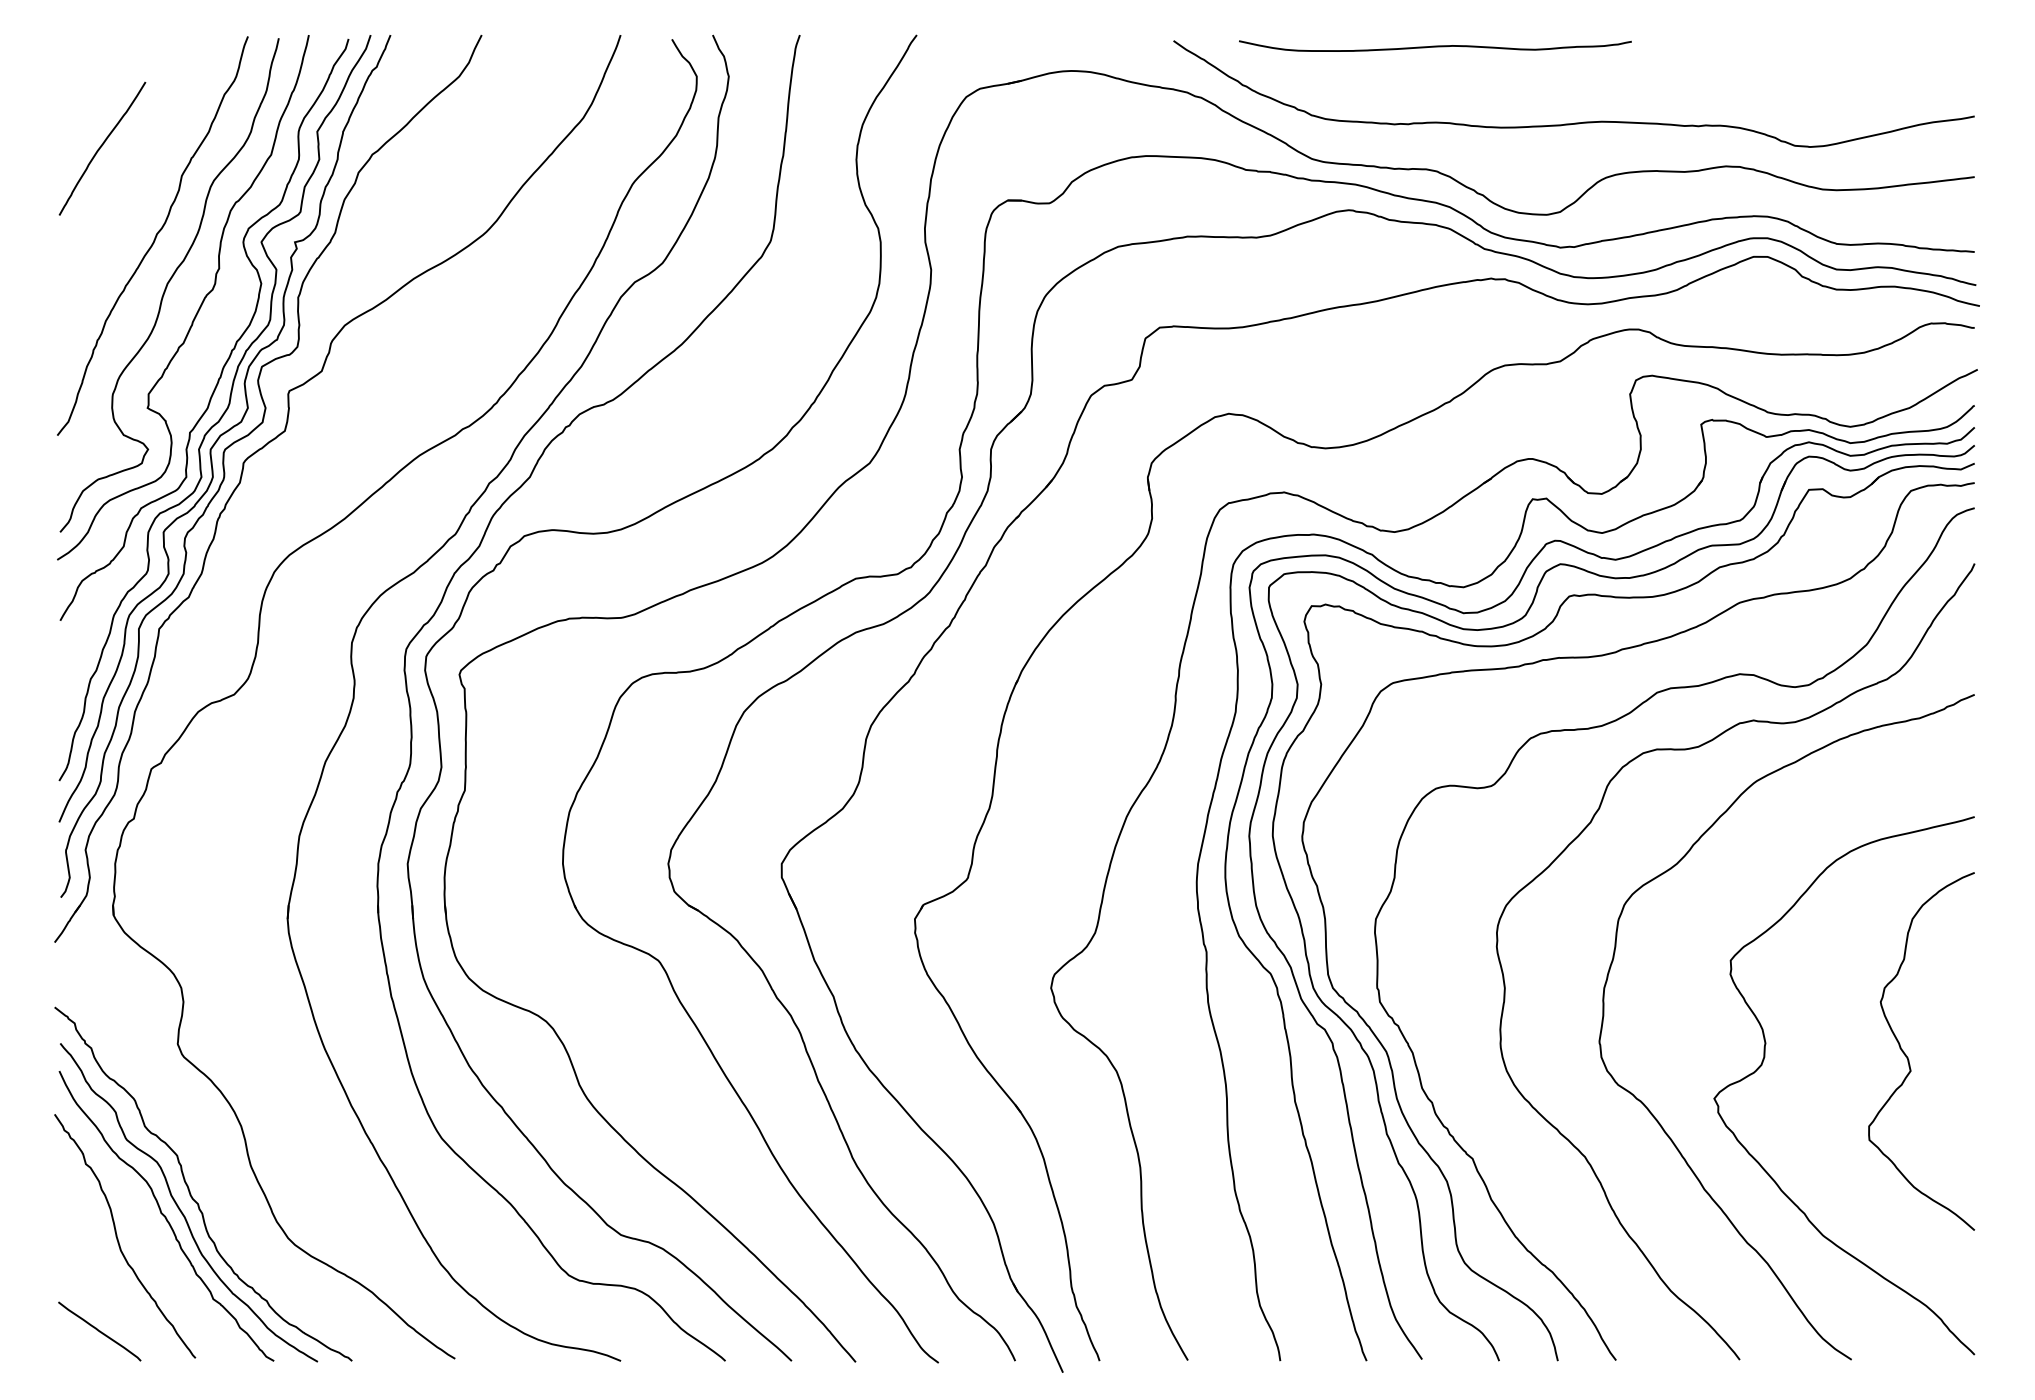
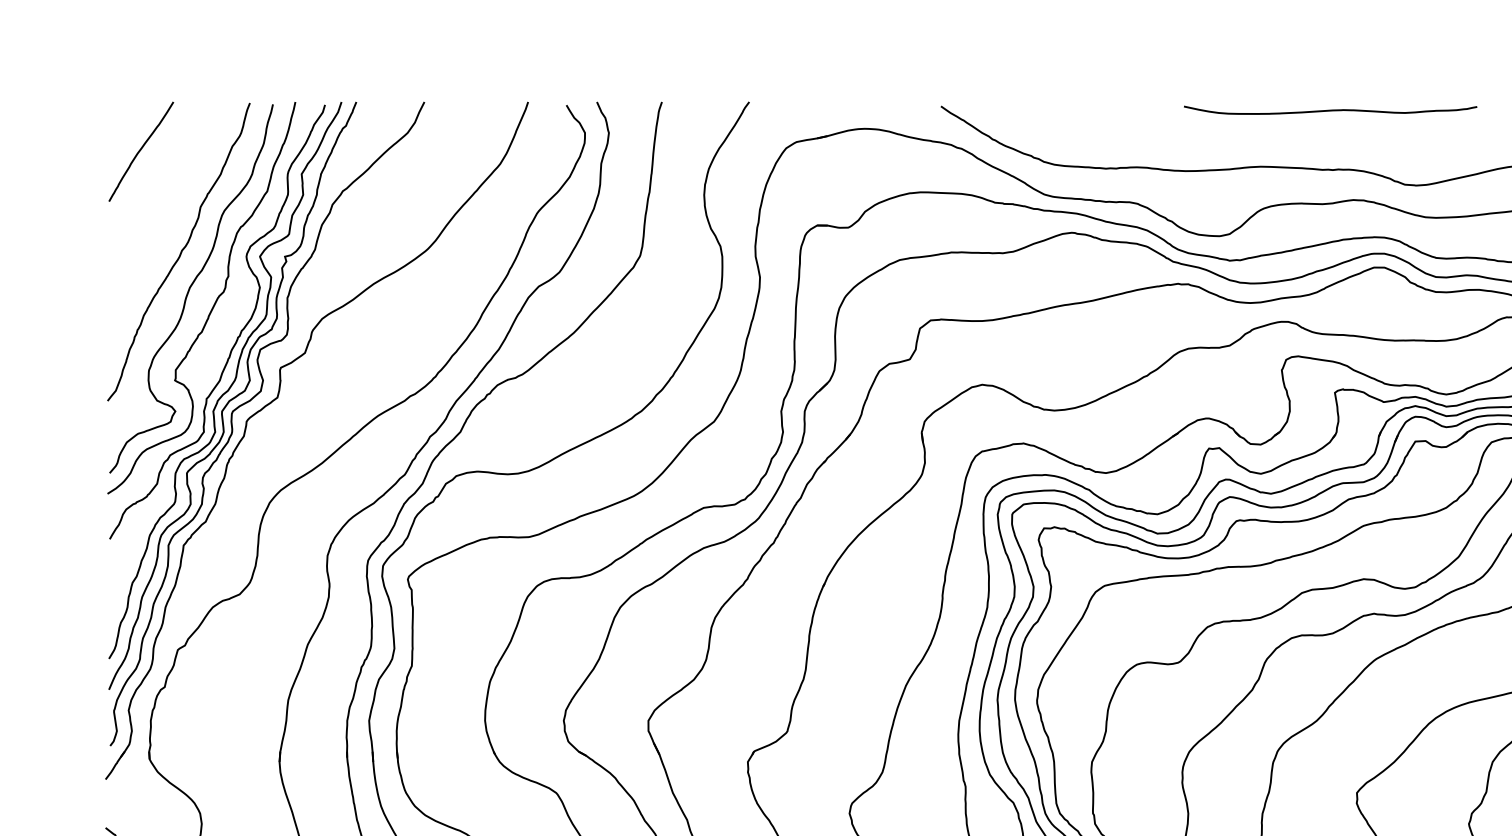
curve: (1435, 45) -> (1330, 109), moved
curve: (101, 147) -> (140, 150), moved

